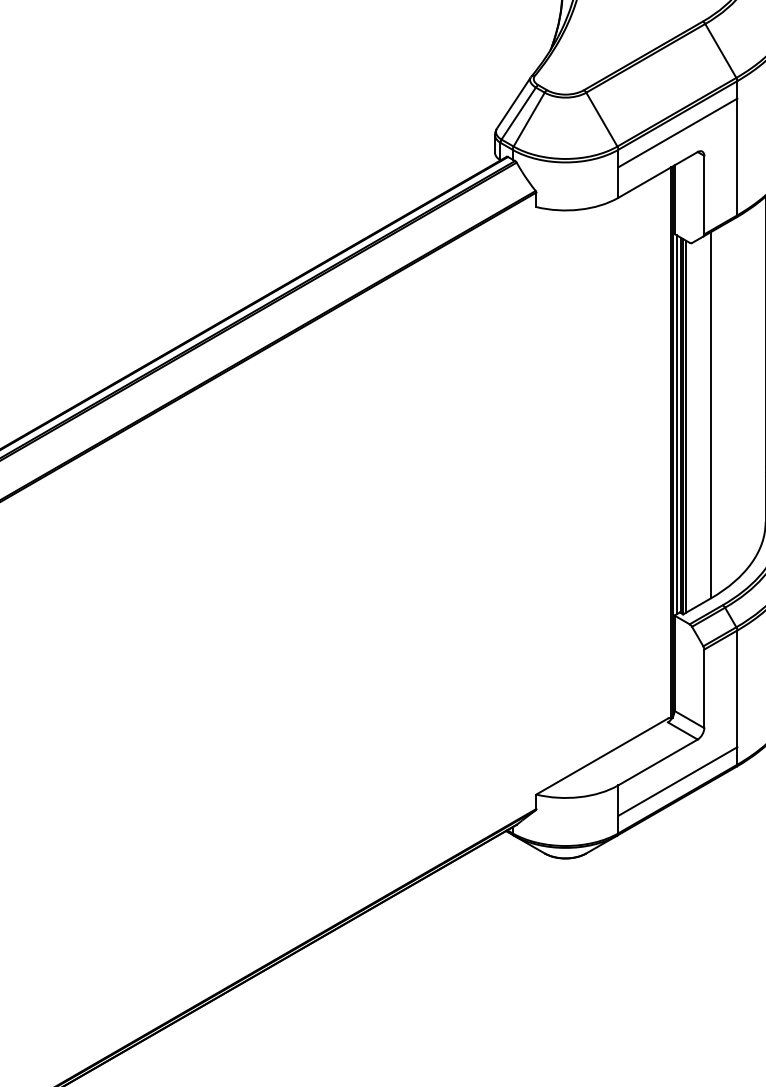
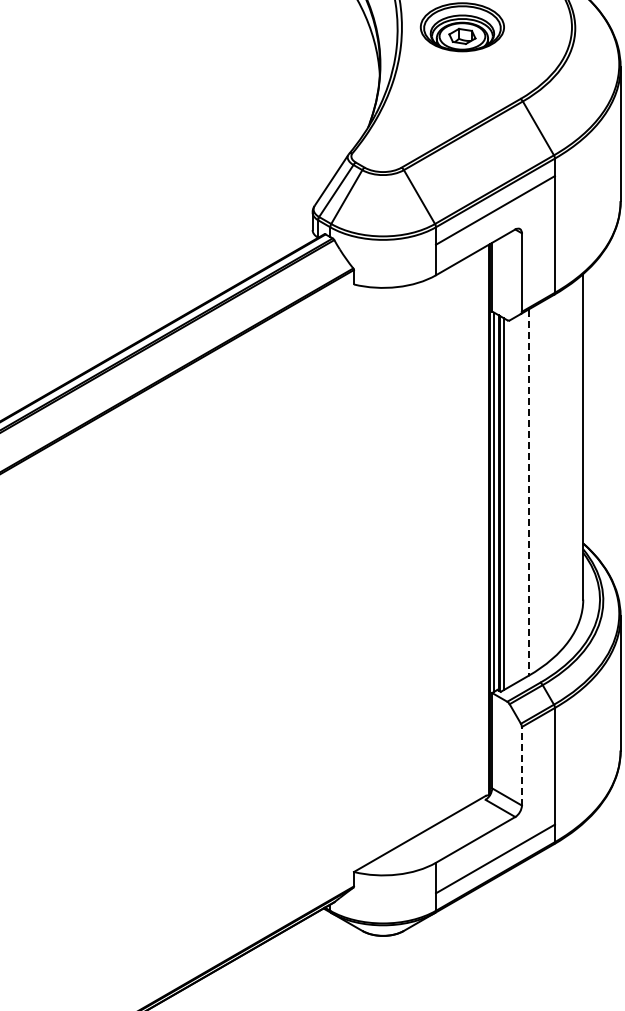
line: (710, 415) -> (528, 492), solid -> dashed
line: (704, 688) -> (522, 765), solid -> dashed

